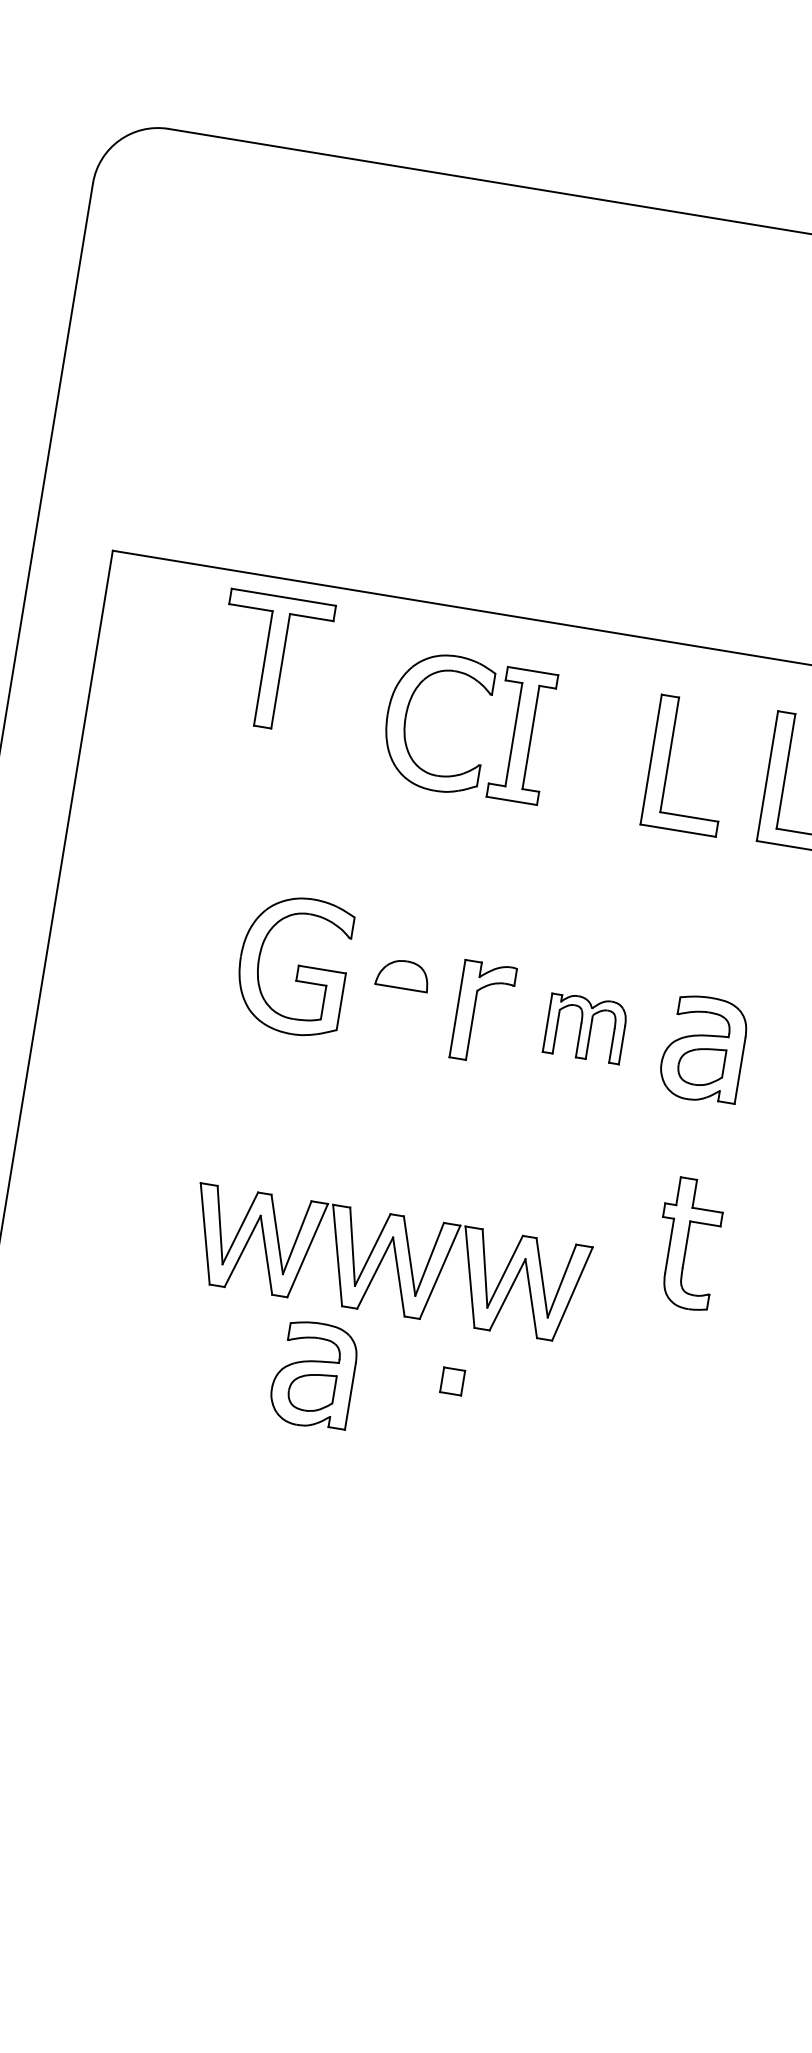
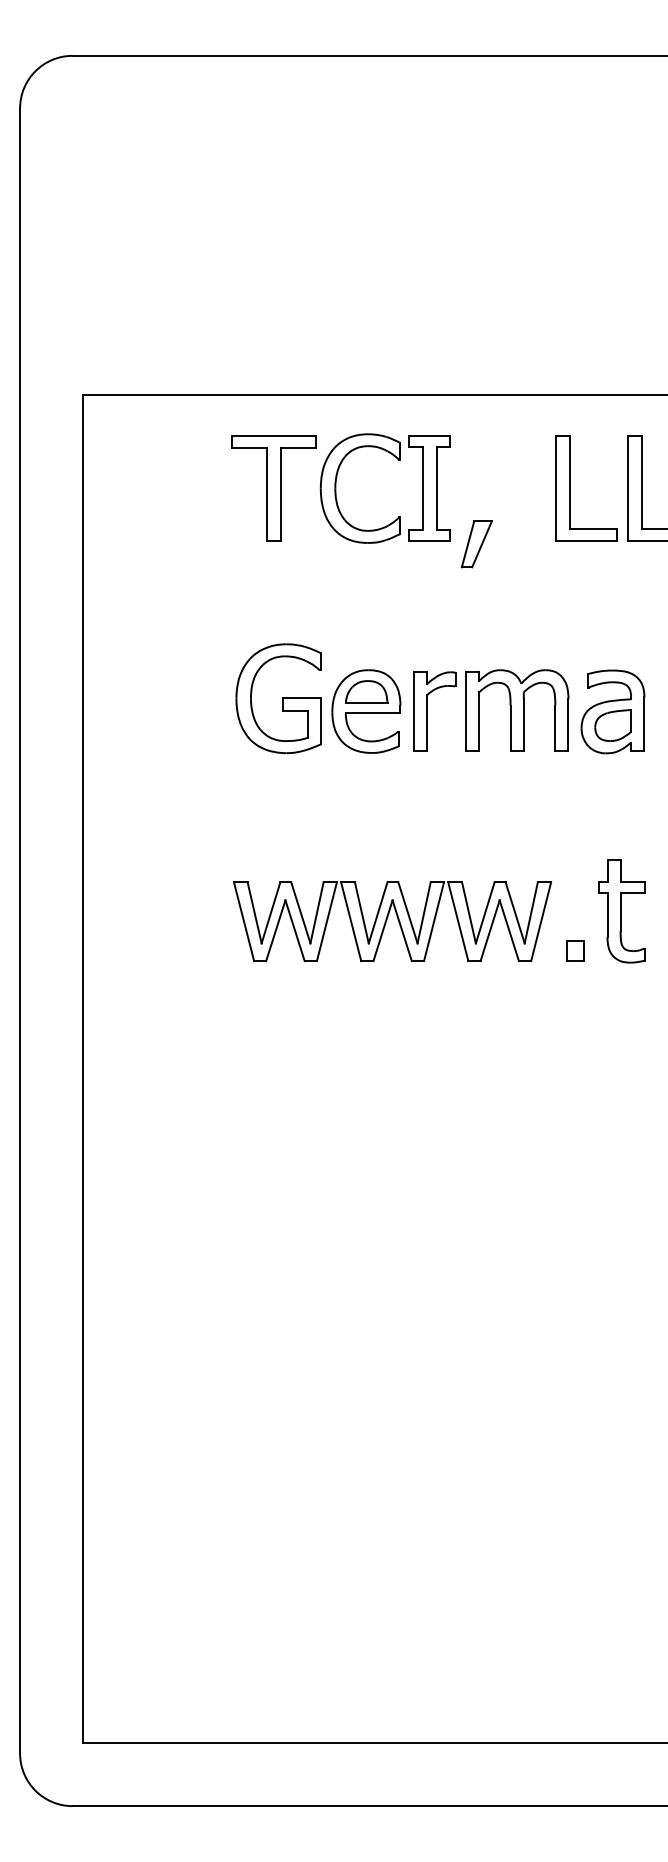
part: (272, 662) -> (273, 488), moved
part: (668, 762) -> (570, 488), moved
part: (568, 814) -> (476, 544), added
part: (399, 998) -> (366, 711), added
part: (585, 1028) -> (517, 710), size x1.67
part: (687, 1244) -> (621, 911), moved
part: (313, 1374) -> (347, 1018), removed
part: (453, 1380) -> (575, 950), moved

